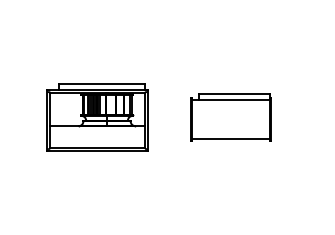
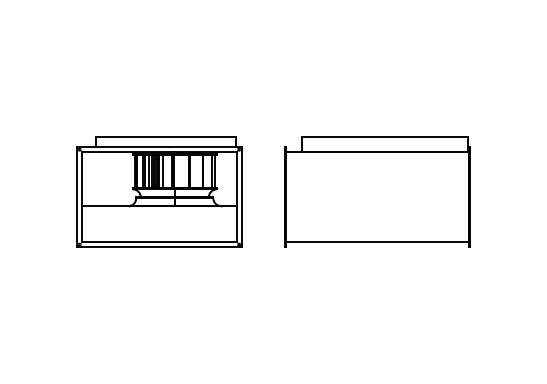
part: (230, 117) -> (376, 192), size x1.43

